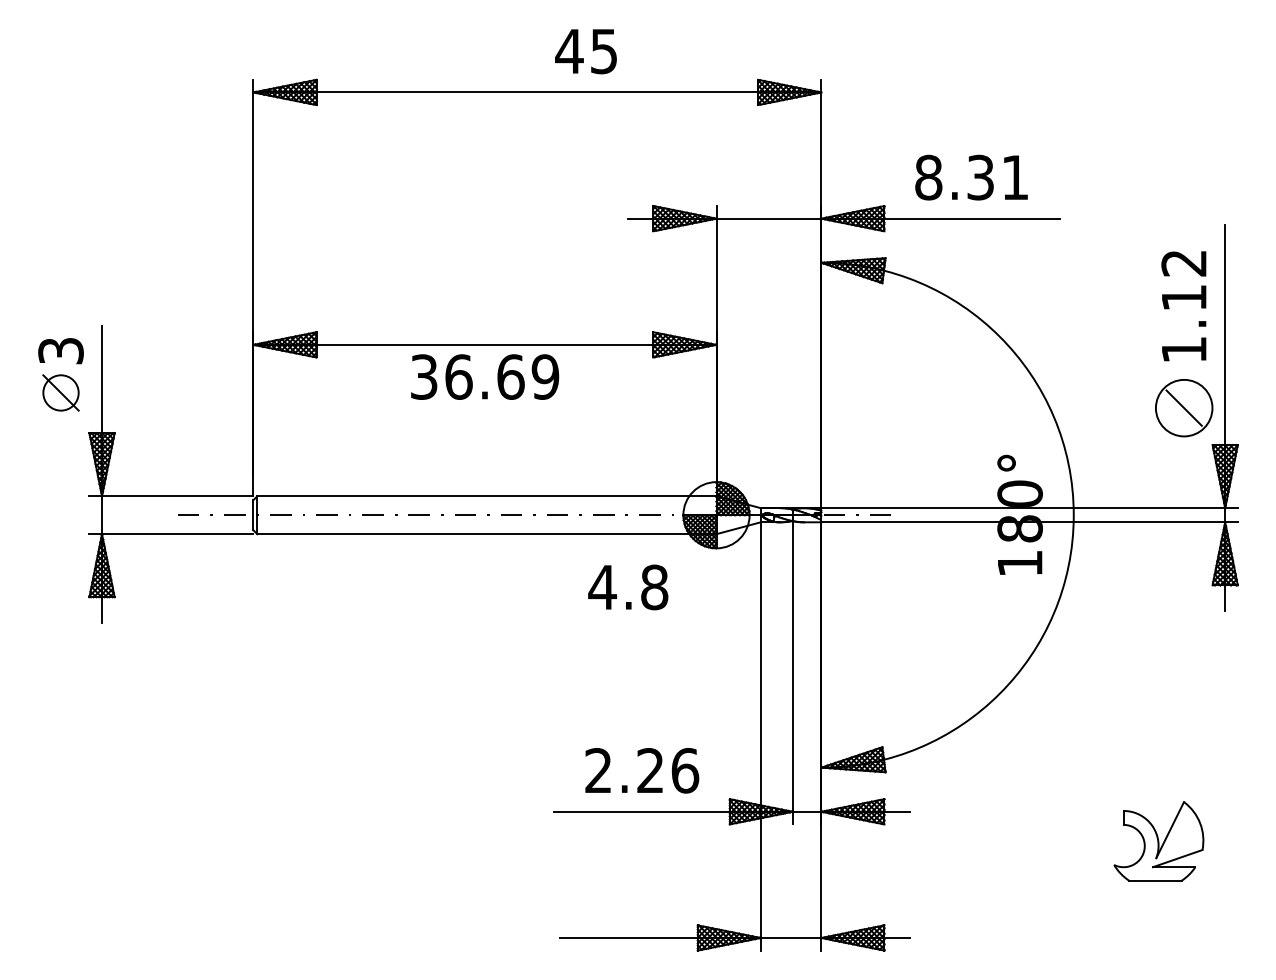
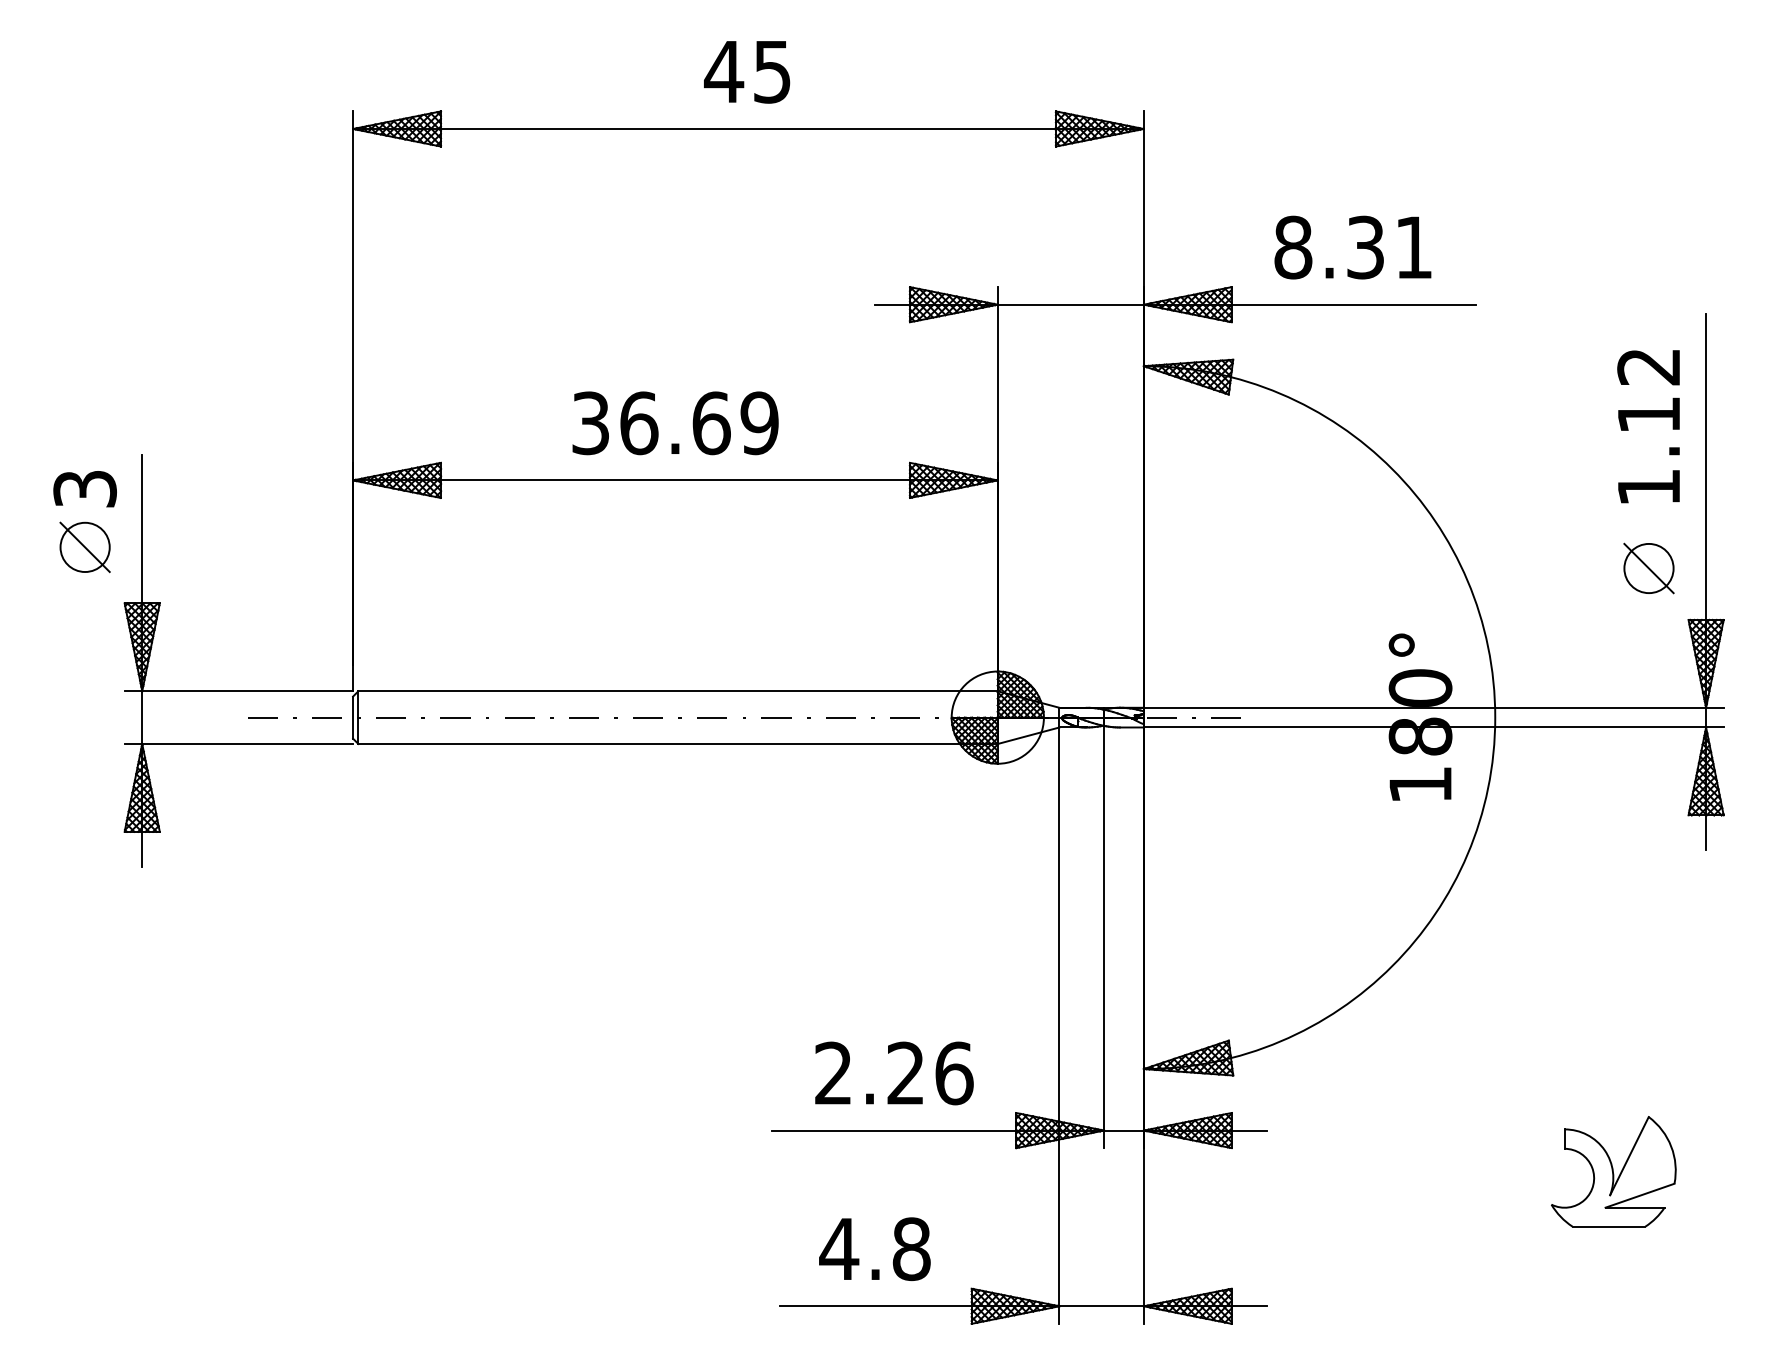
text: (586, 51) -> (747, 72), moved
text: (485, 377) -> (675, 423), moved
circle: (1183, 408) -> (1648, 568), size x0.62
text: (627, 586) -> (874, 1248), moved

